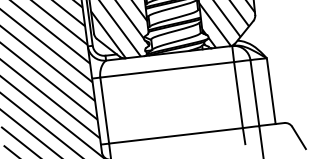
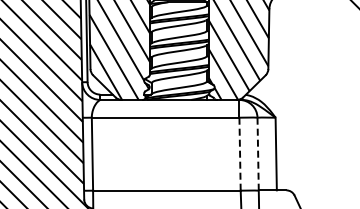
line: (255, 92) -> (258, 153), solid -> dashed
line: (238, 95) -> (240, 154), solid -> dashed

